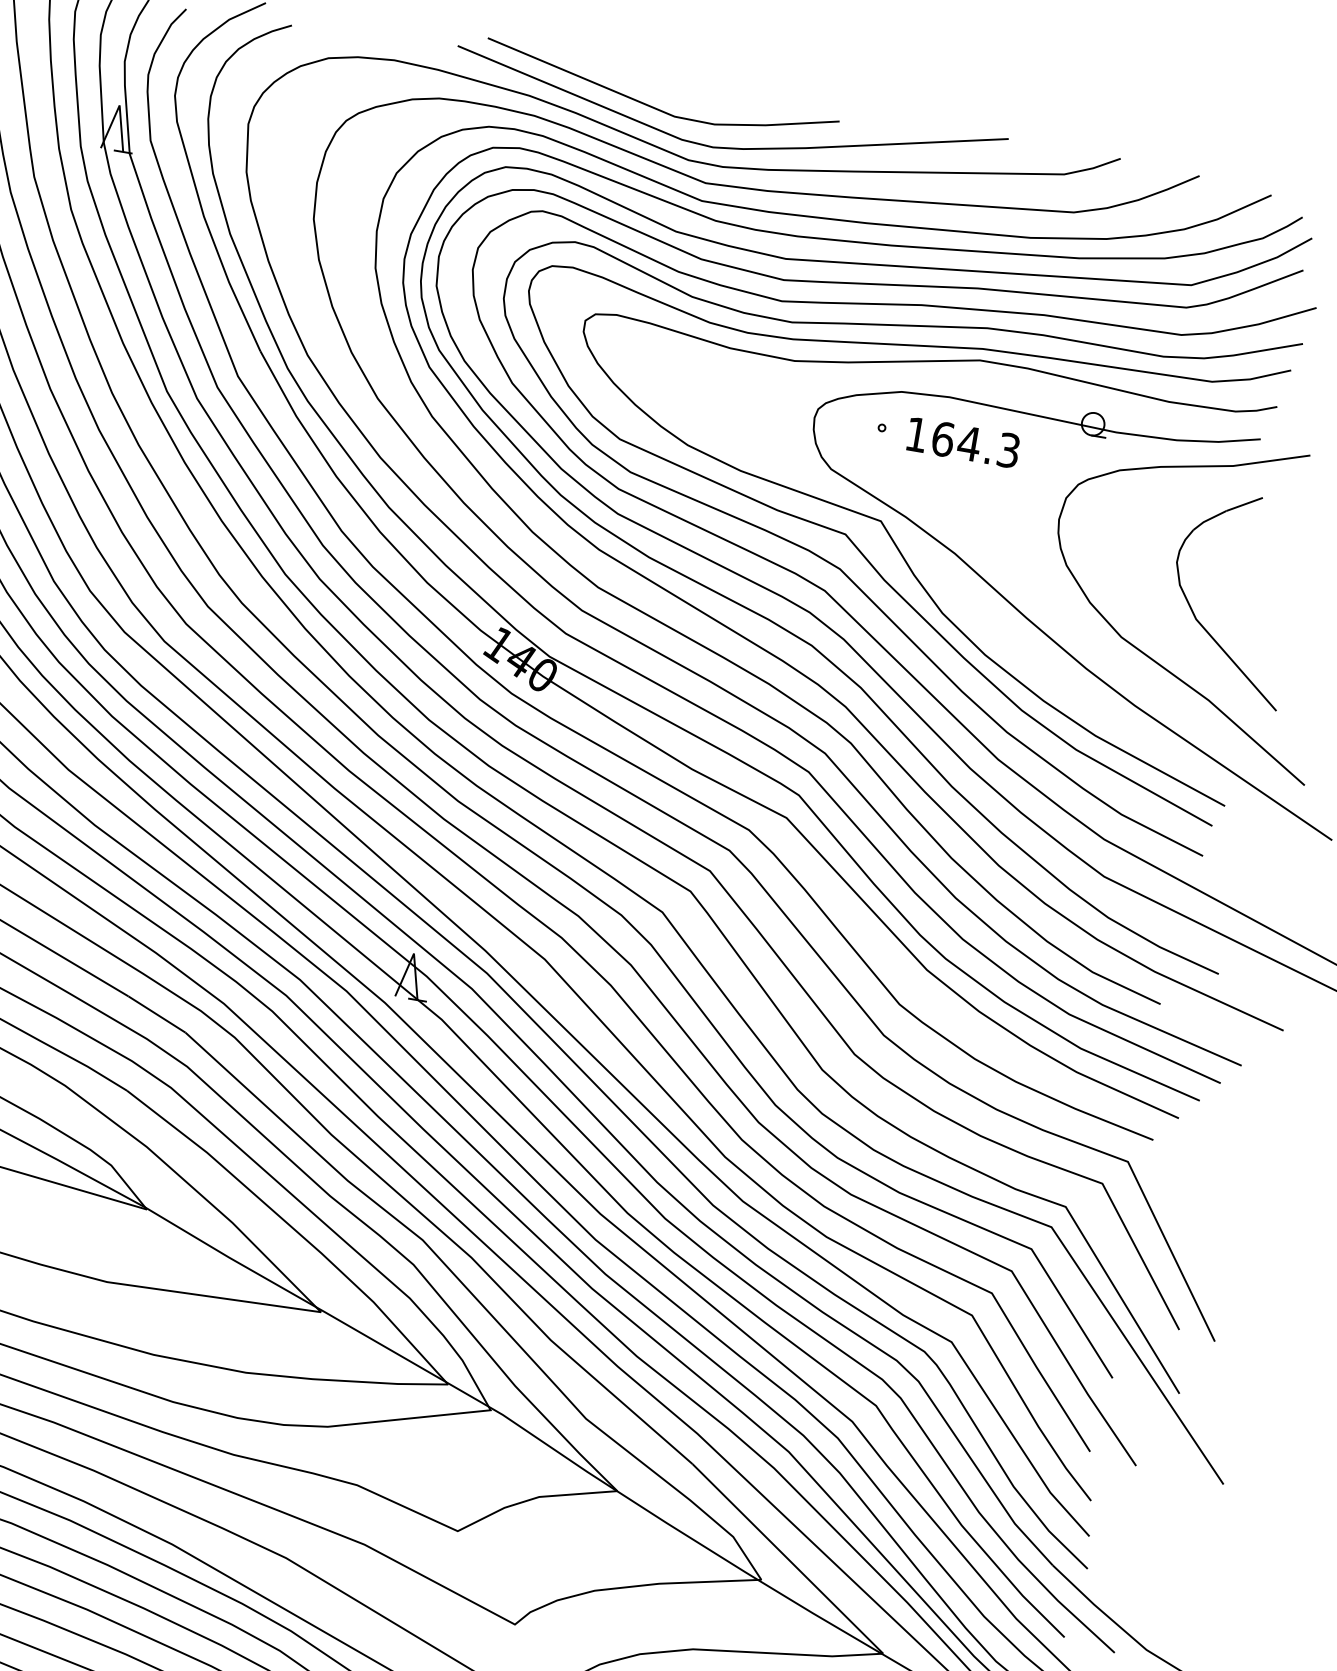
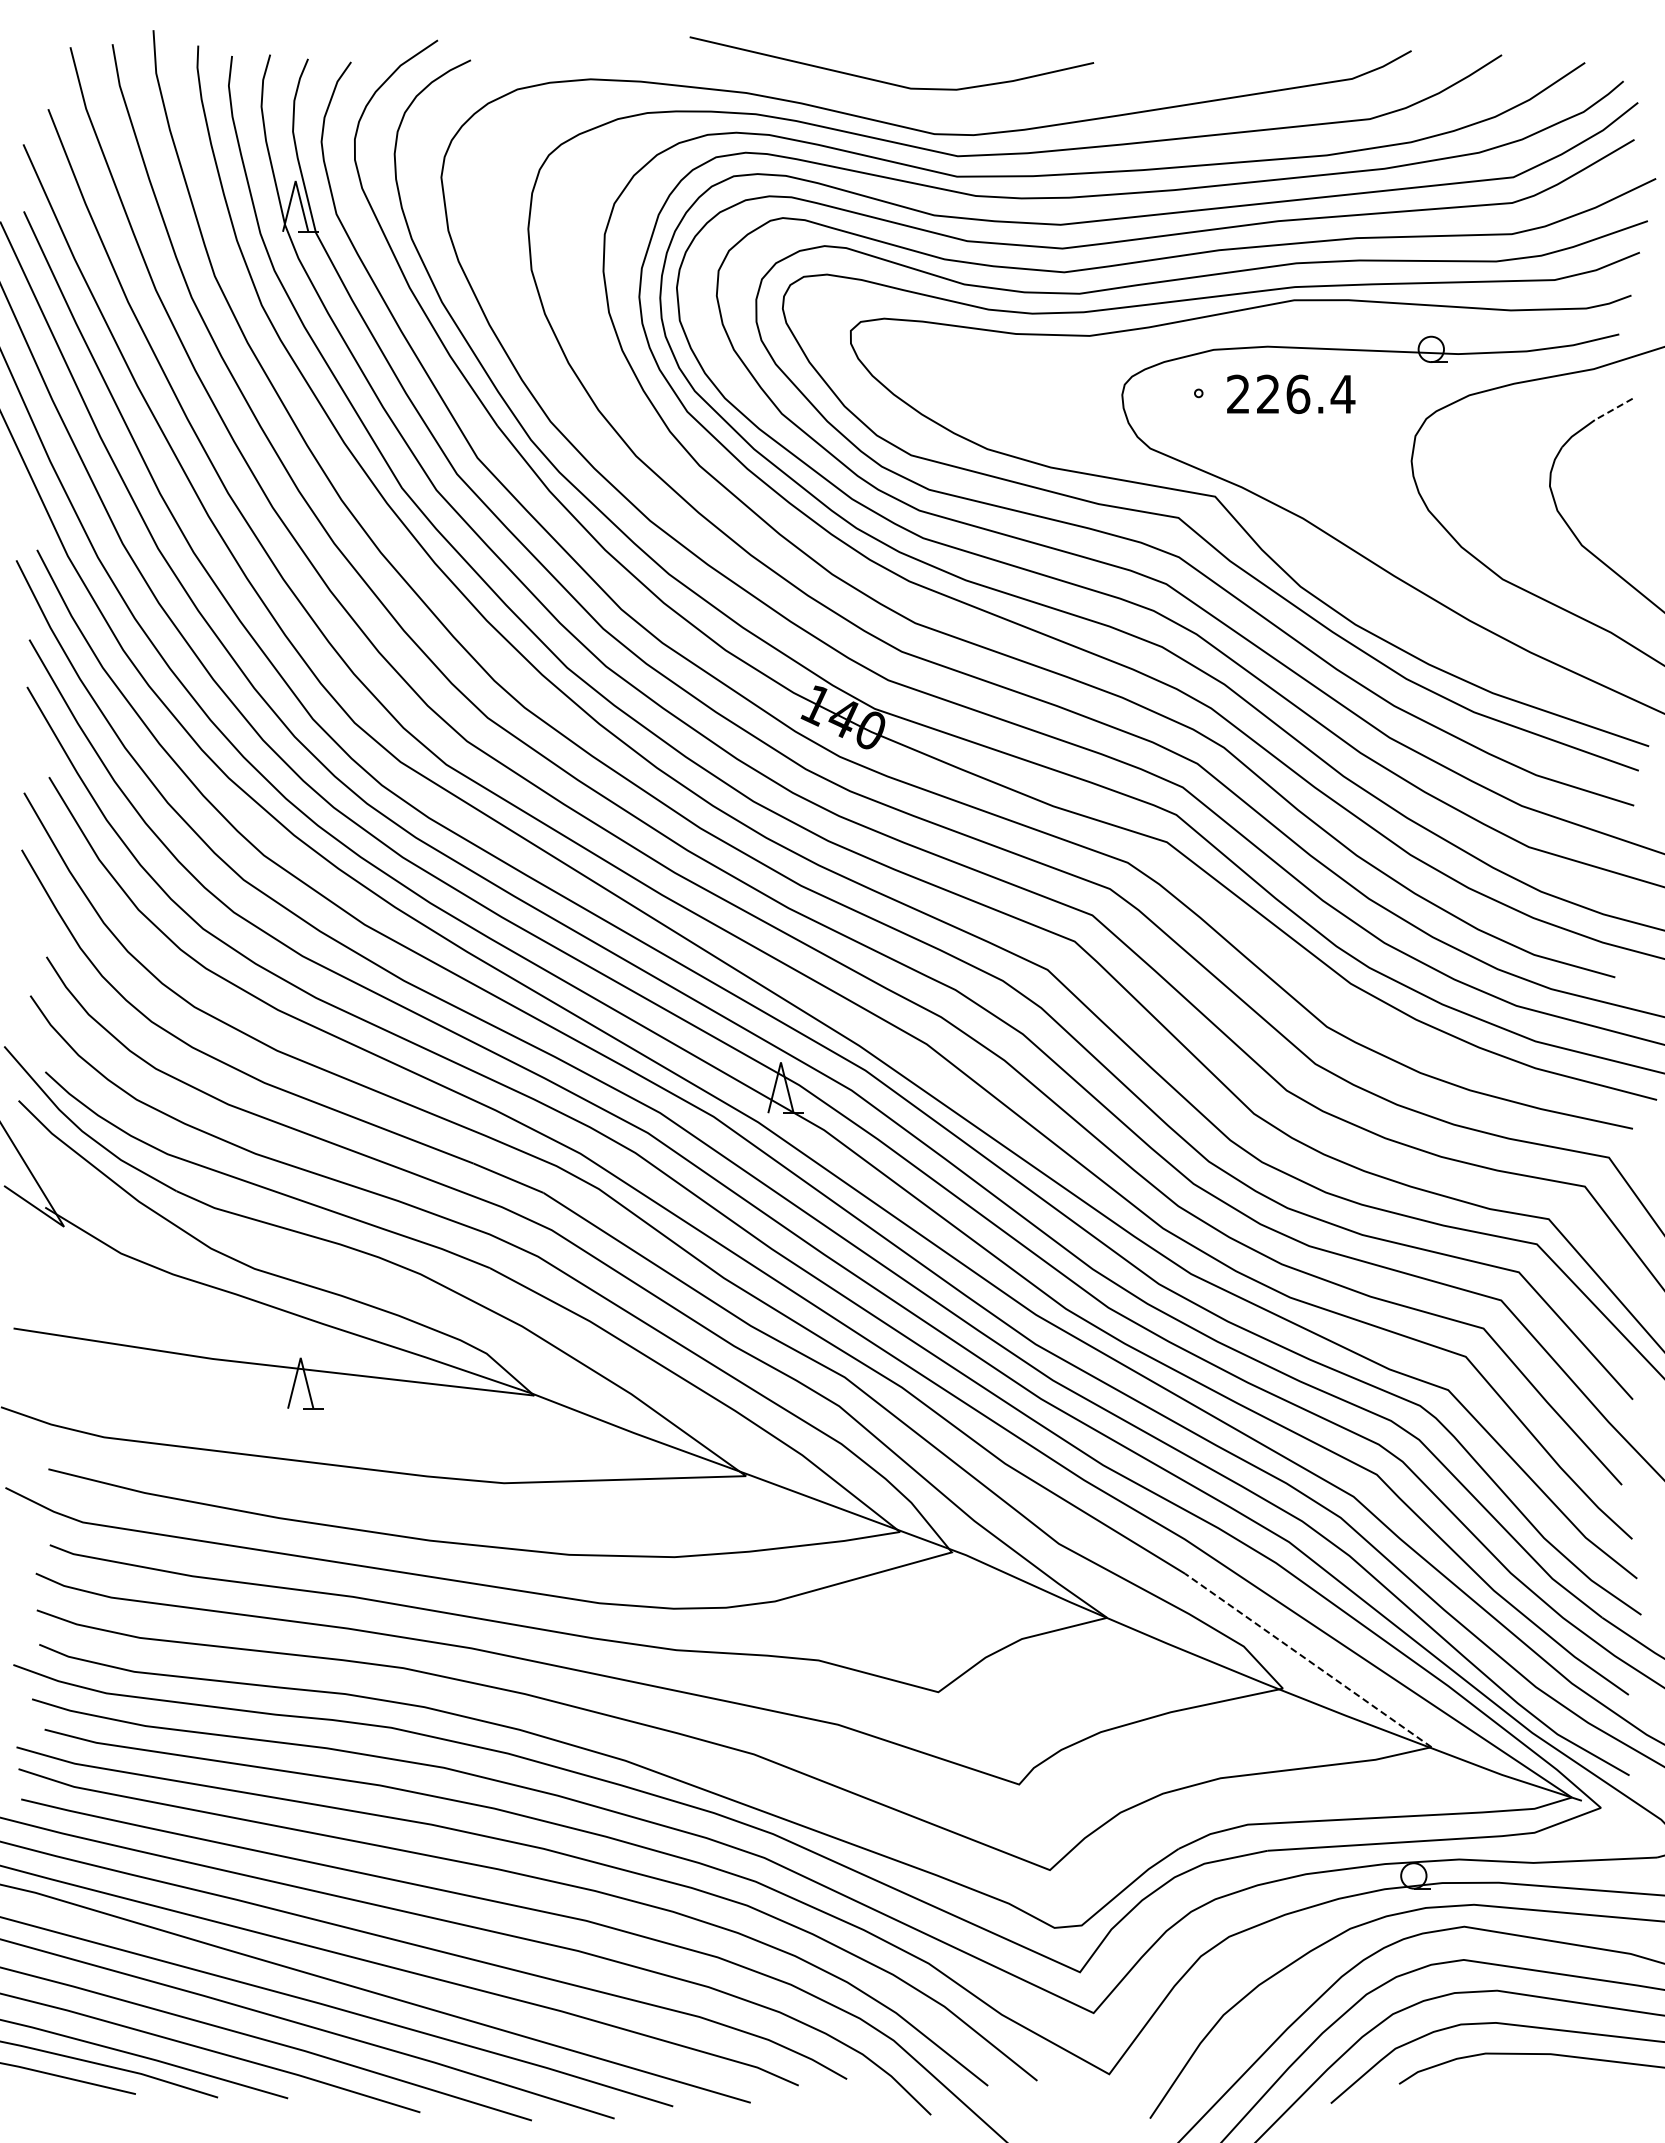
curve: (725, 146) -> (972, 112), removed
text: (963, 442) -> (1291, 394), 164.3 -> 226.4
line: (1244, 504) -> (1613, 409), solid -> dashed
line: (788, 1558) -> (1308, 1660), solid -> dashed

